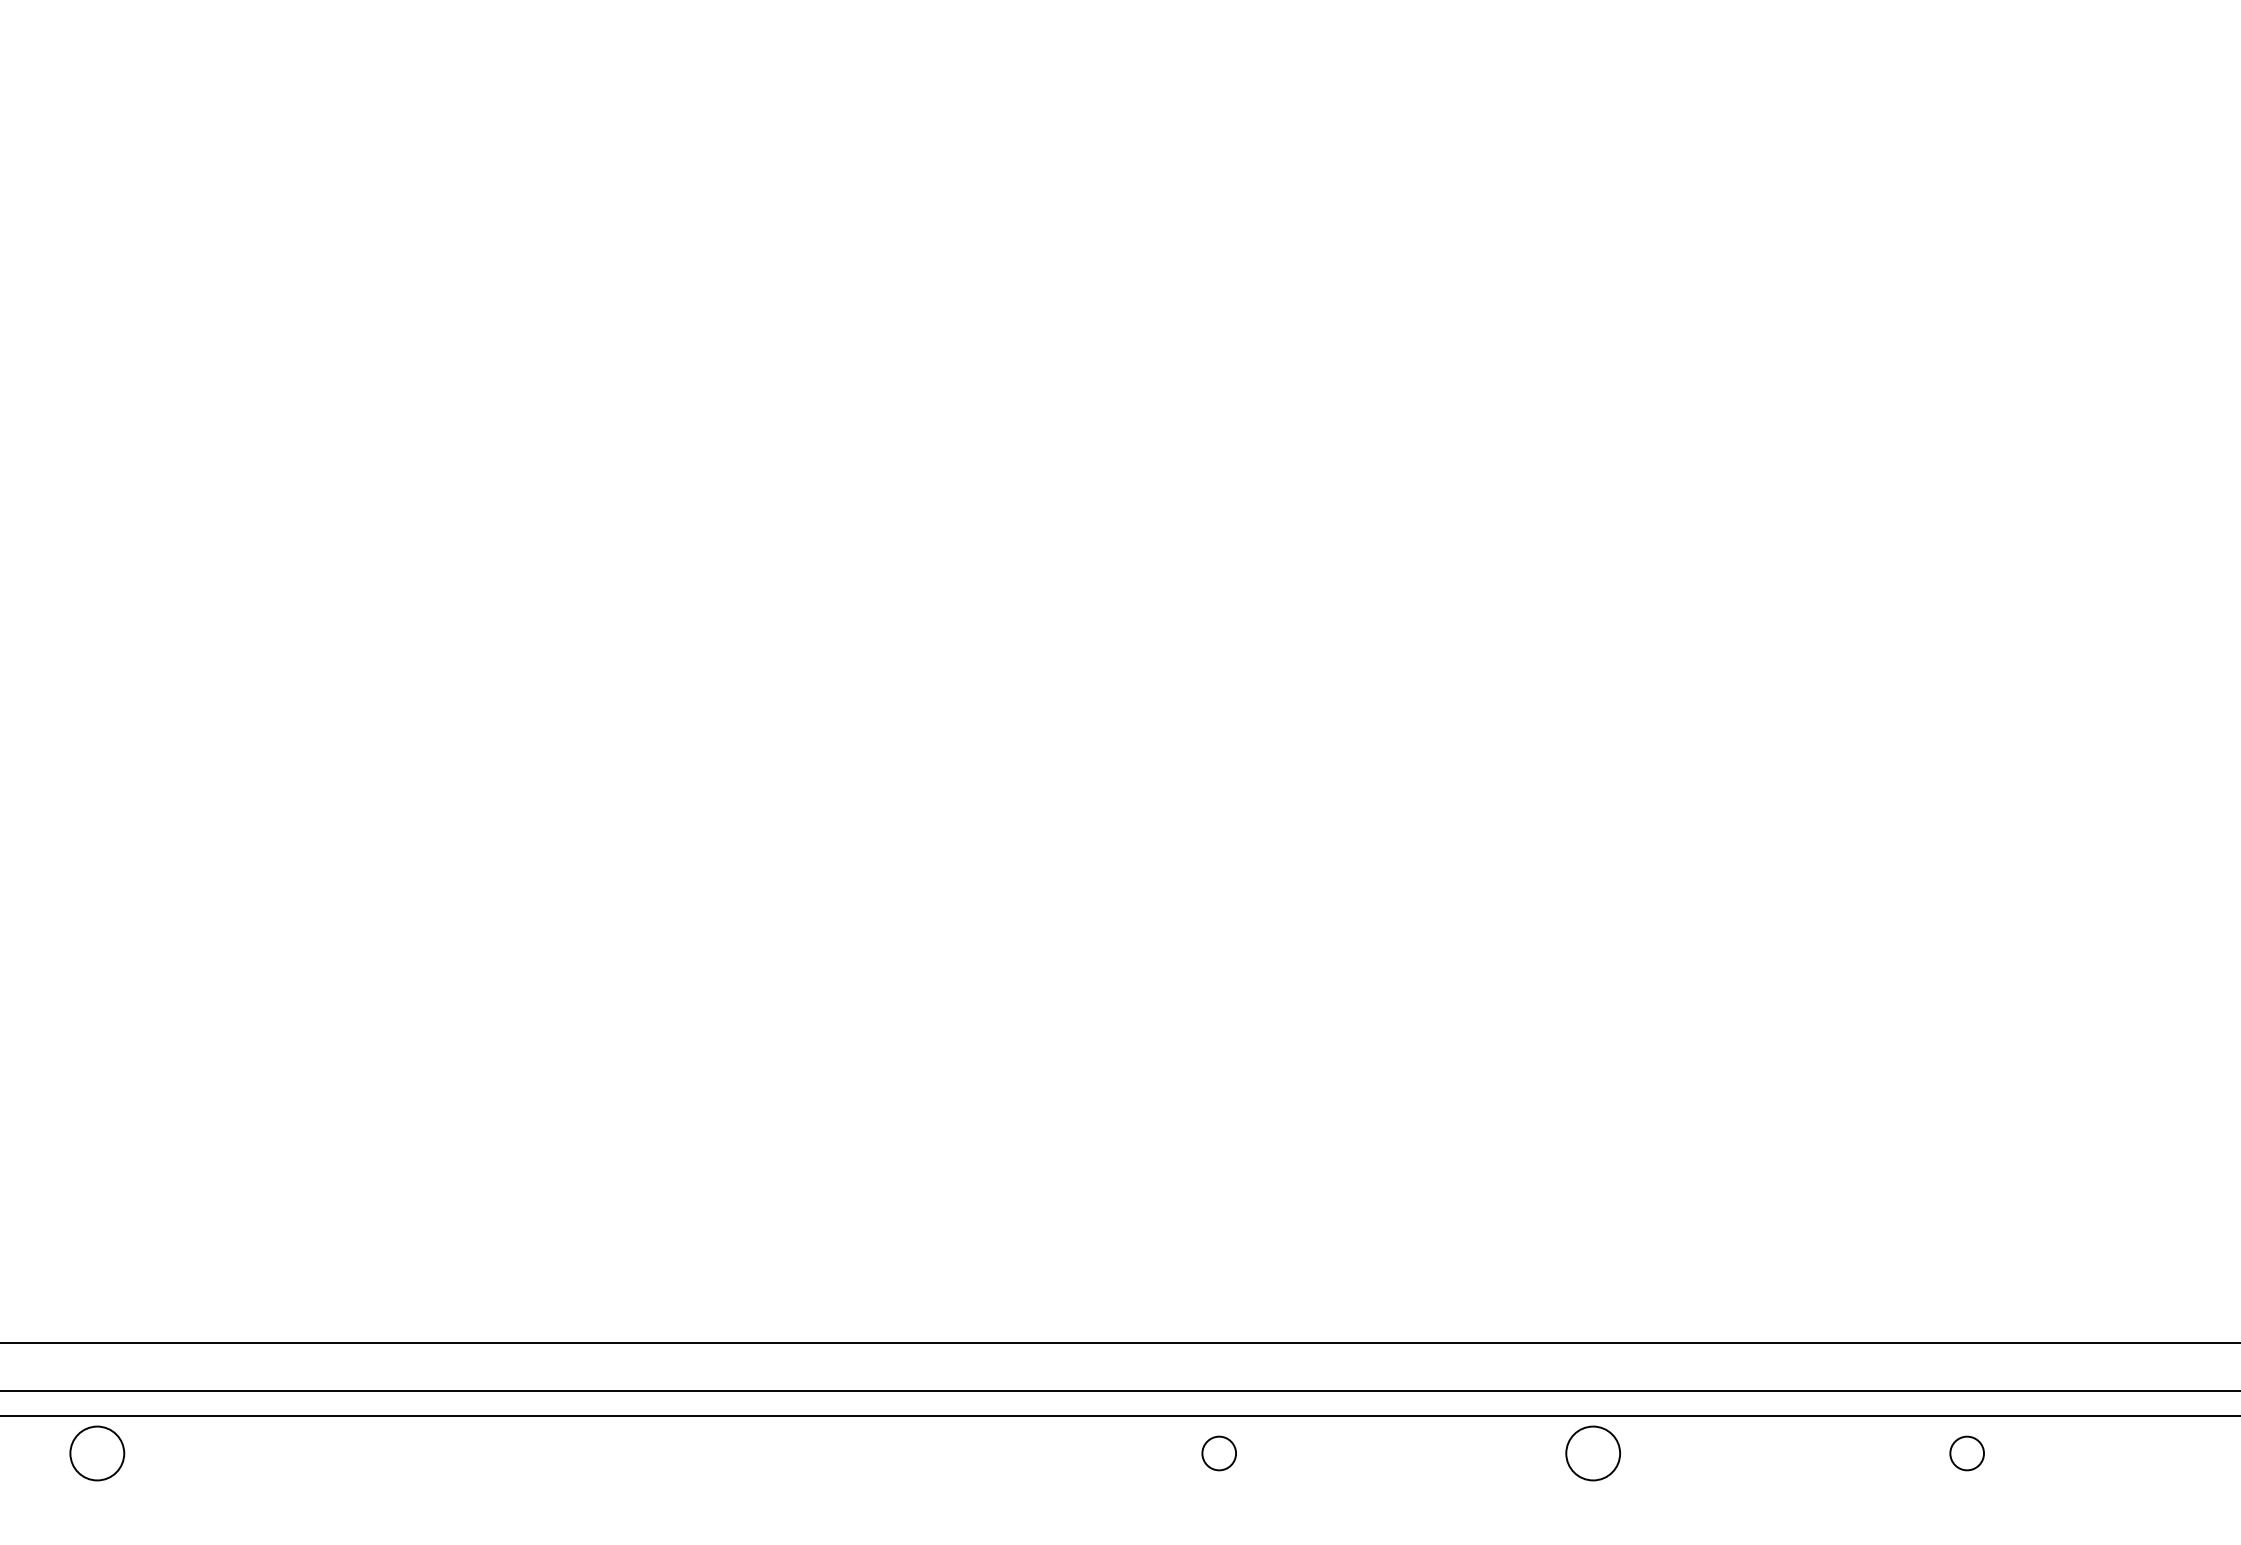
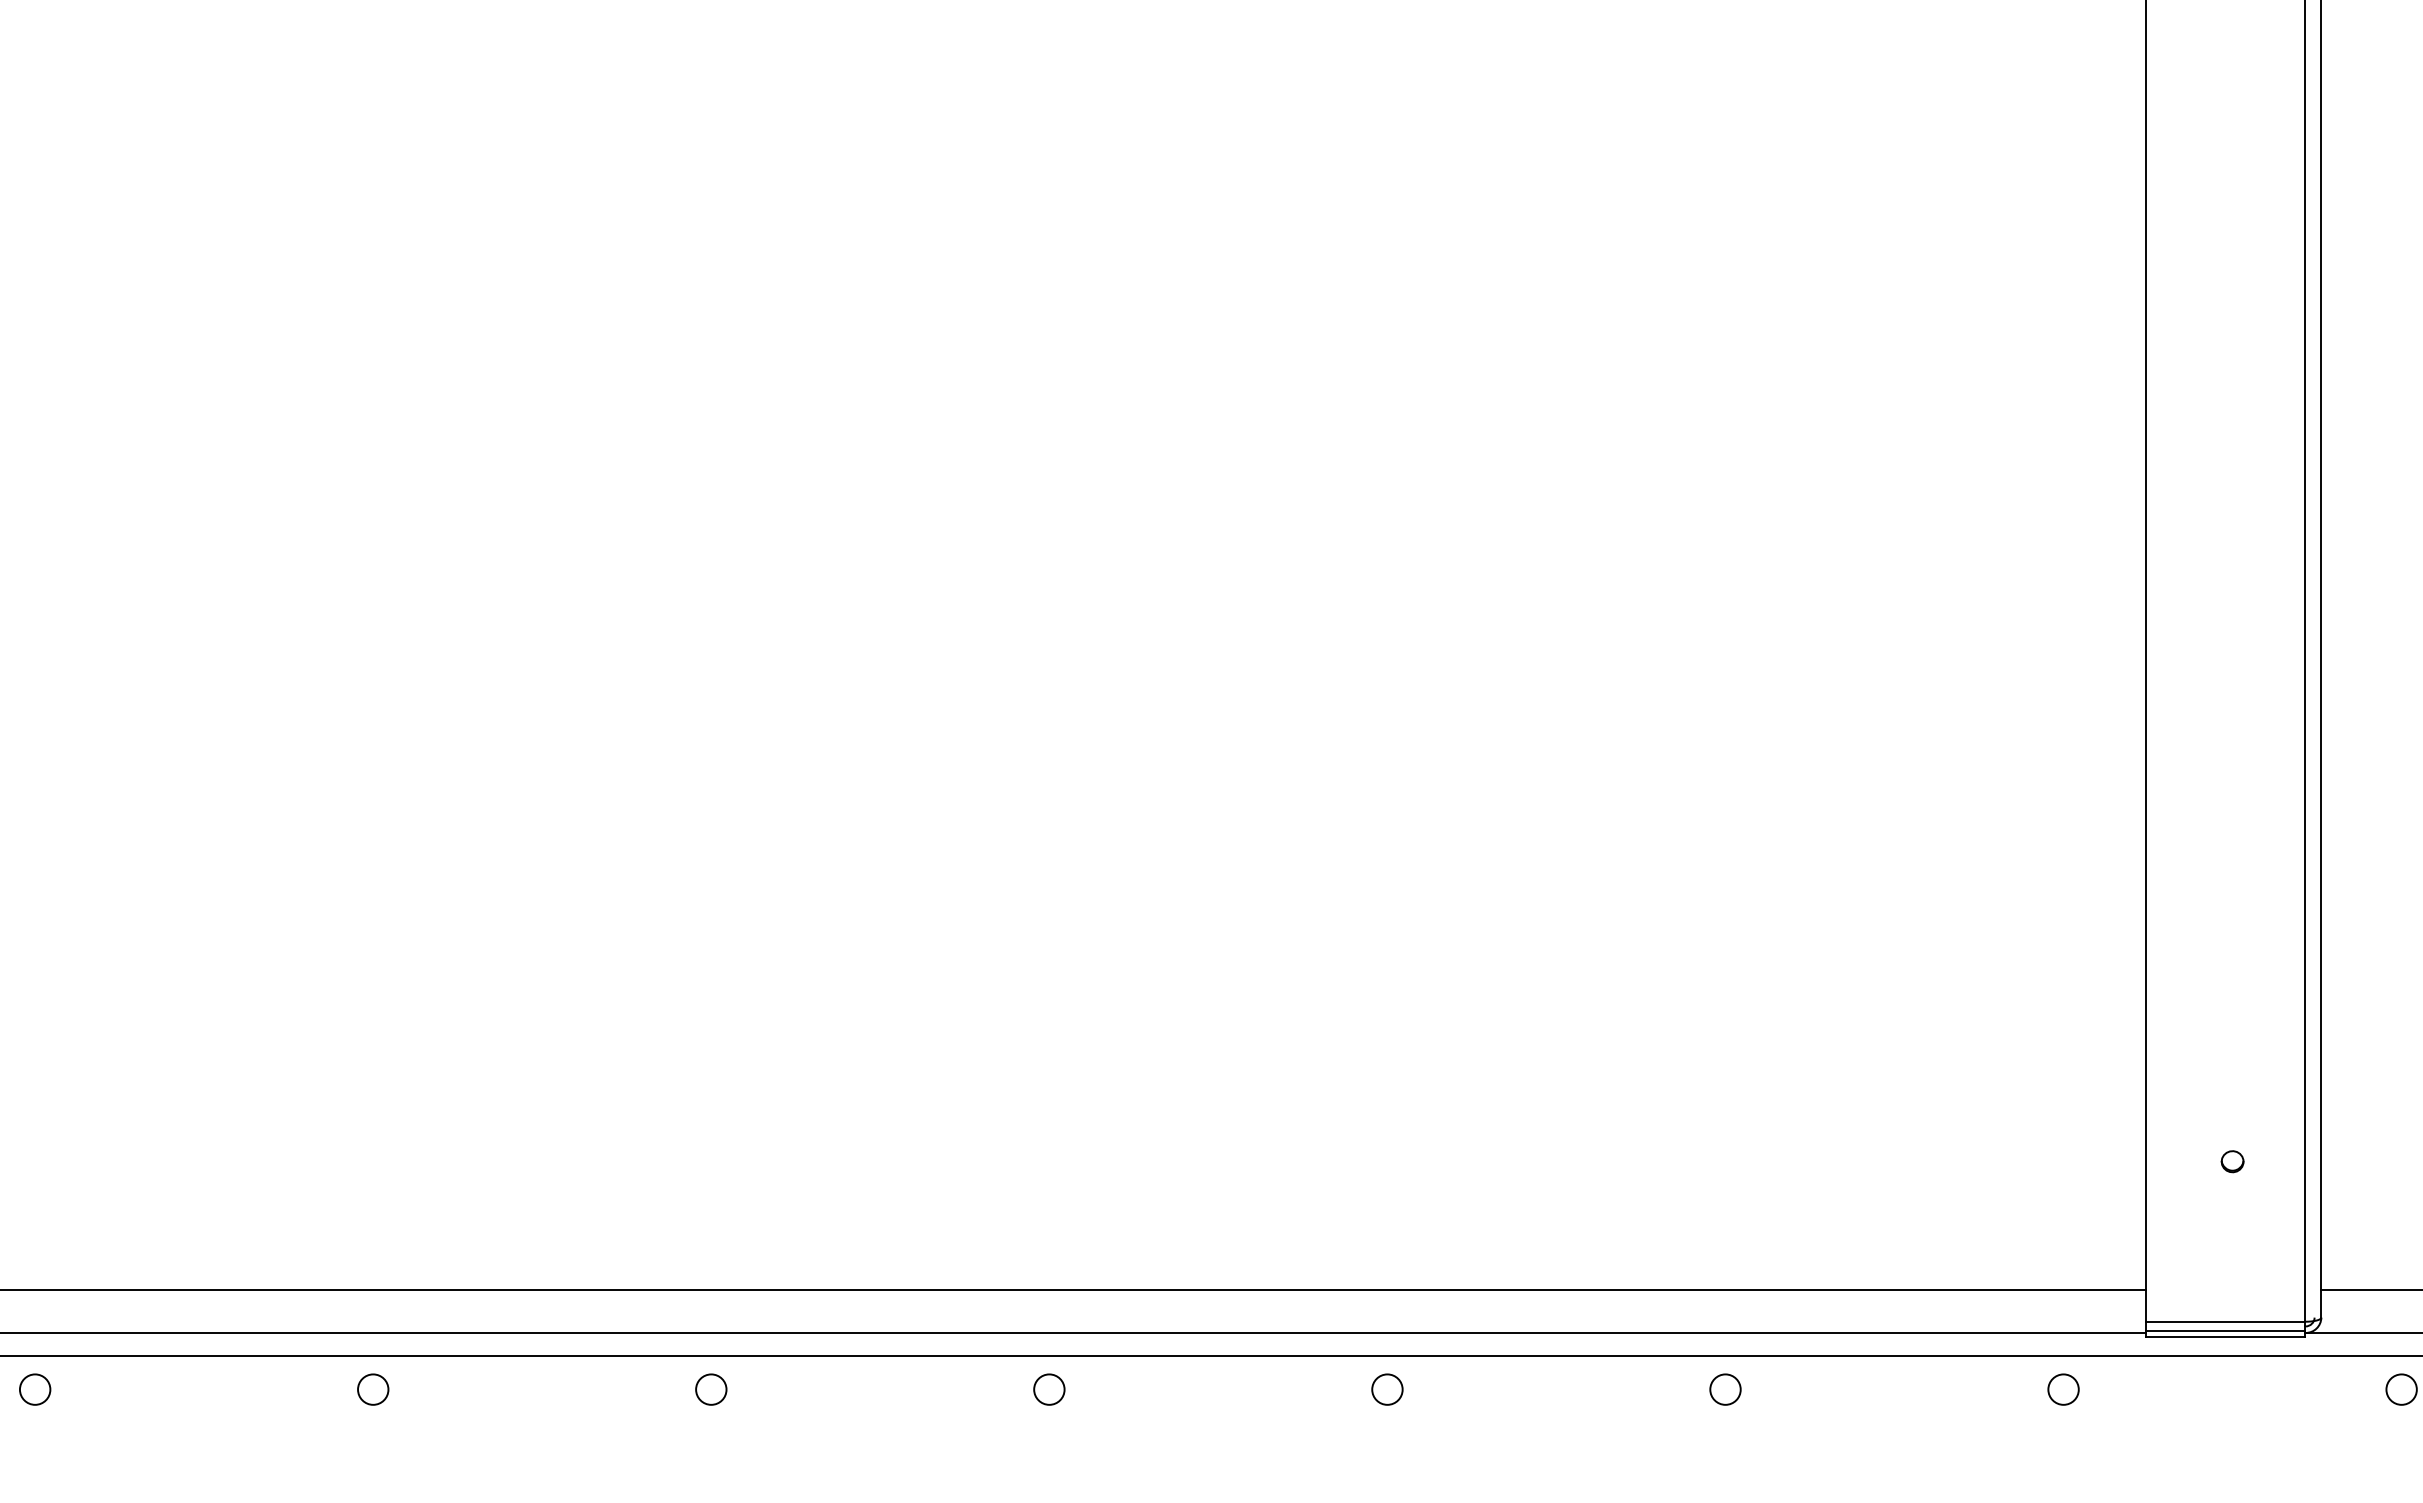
circle: (96, 1453) -> (34, 1389), size x0.62
circle: (471, 1453) -> (373, 1389), added
circle: (845, 1453) -> (711, 1389), added
circle: (1593, 1453) -> (1387, 1389), size x0.62

